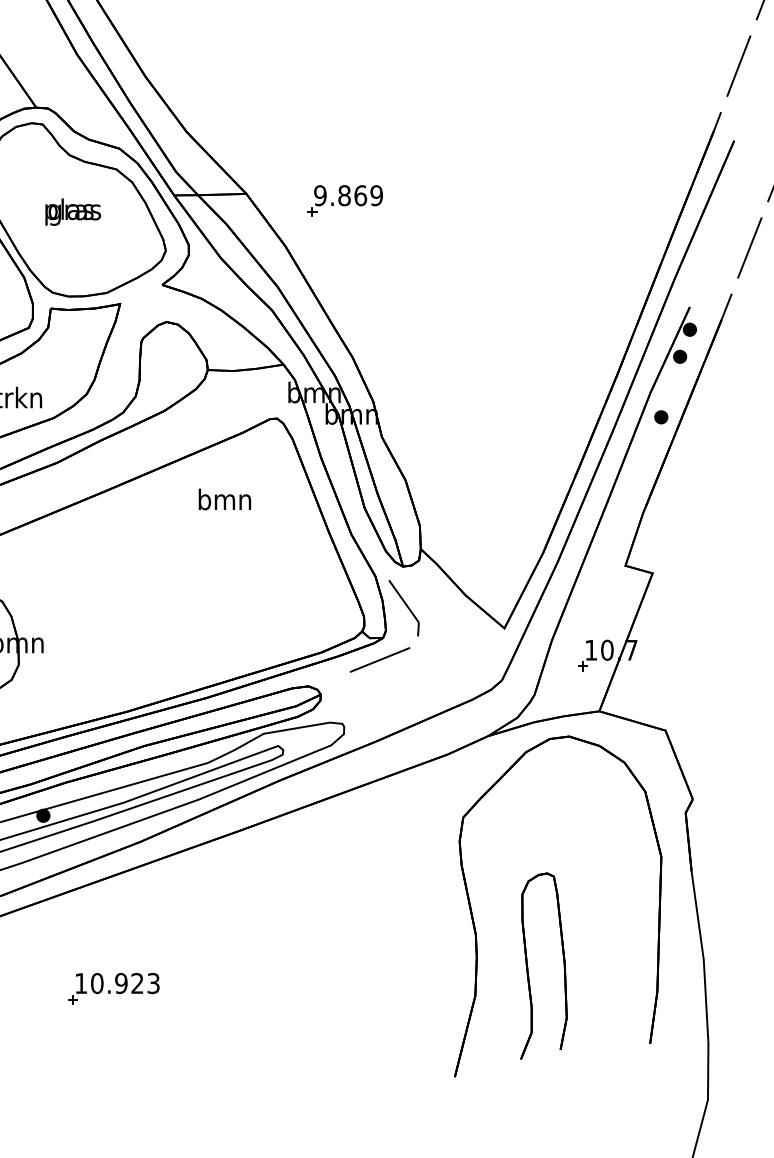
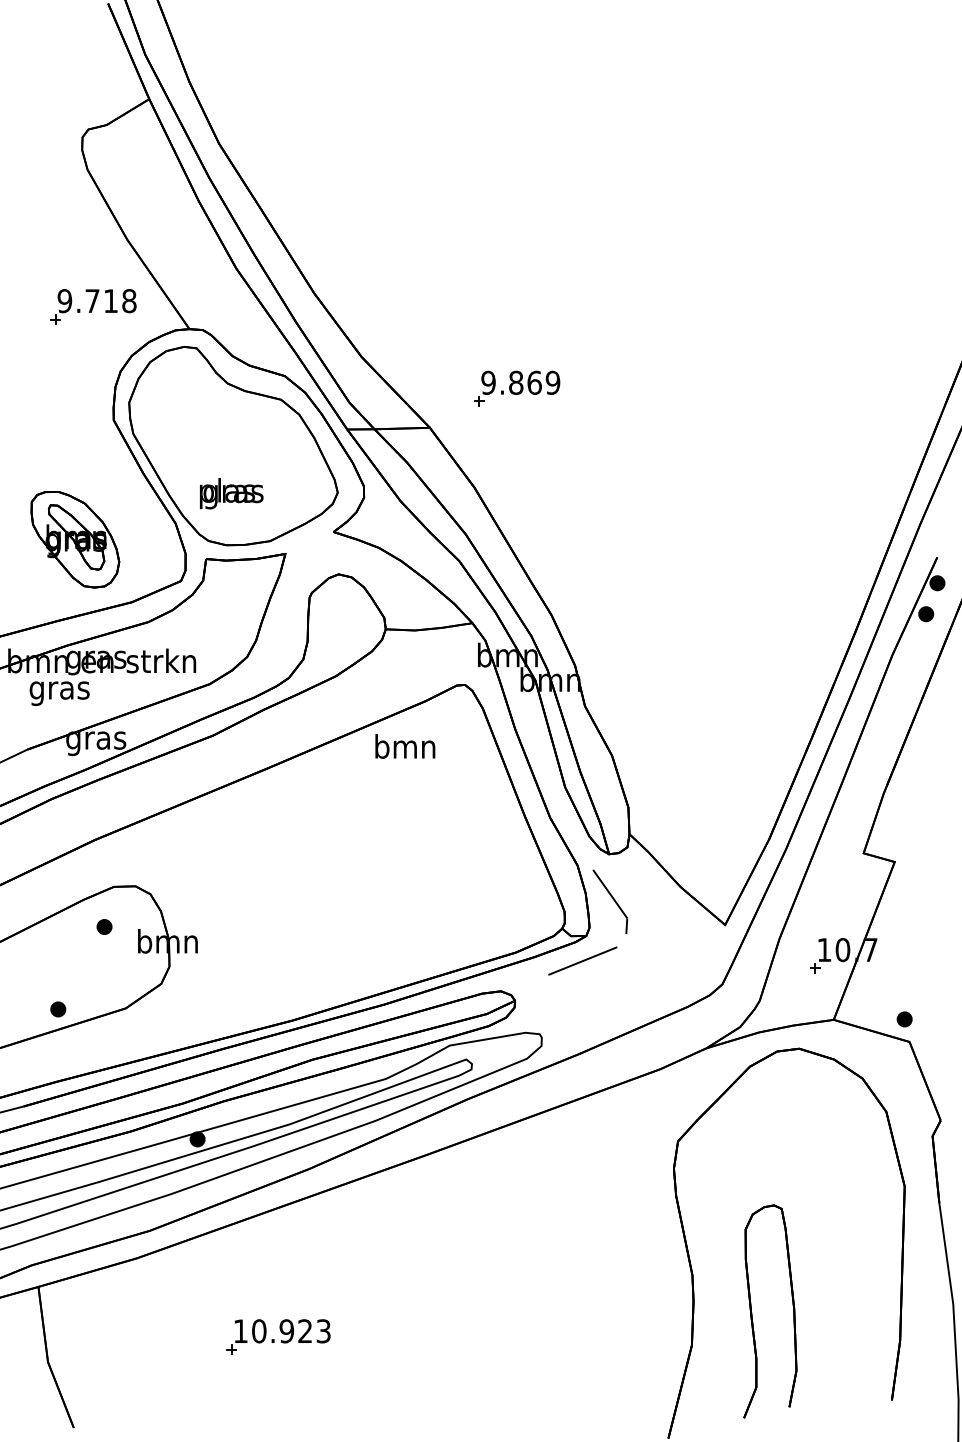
part: (345, 200) -> (517, 388), moved
text: (73, 212) -> (231, 493), moved
part: (661, 417) -> (904, 1019), moved
text: (225, 499) -> (405, 746), moved

